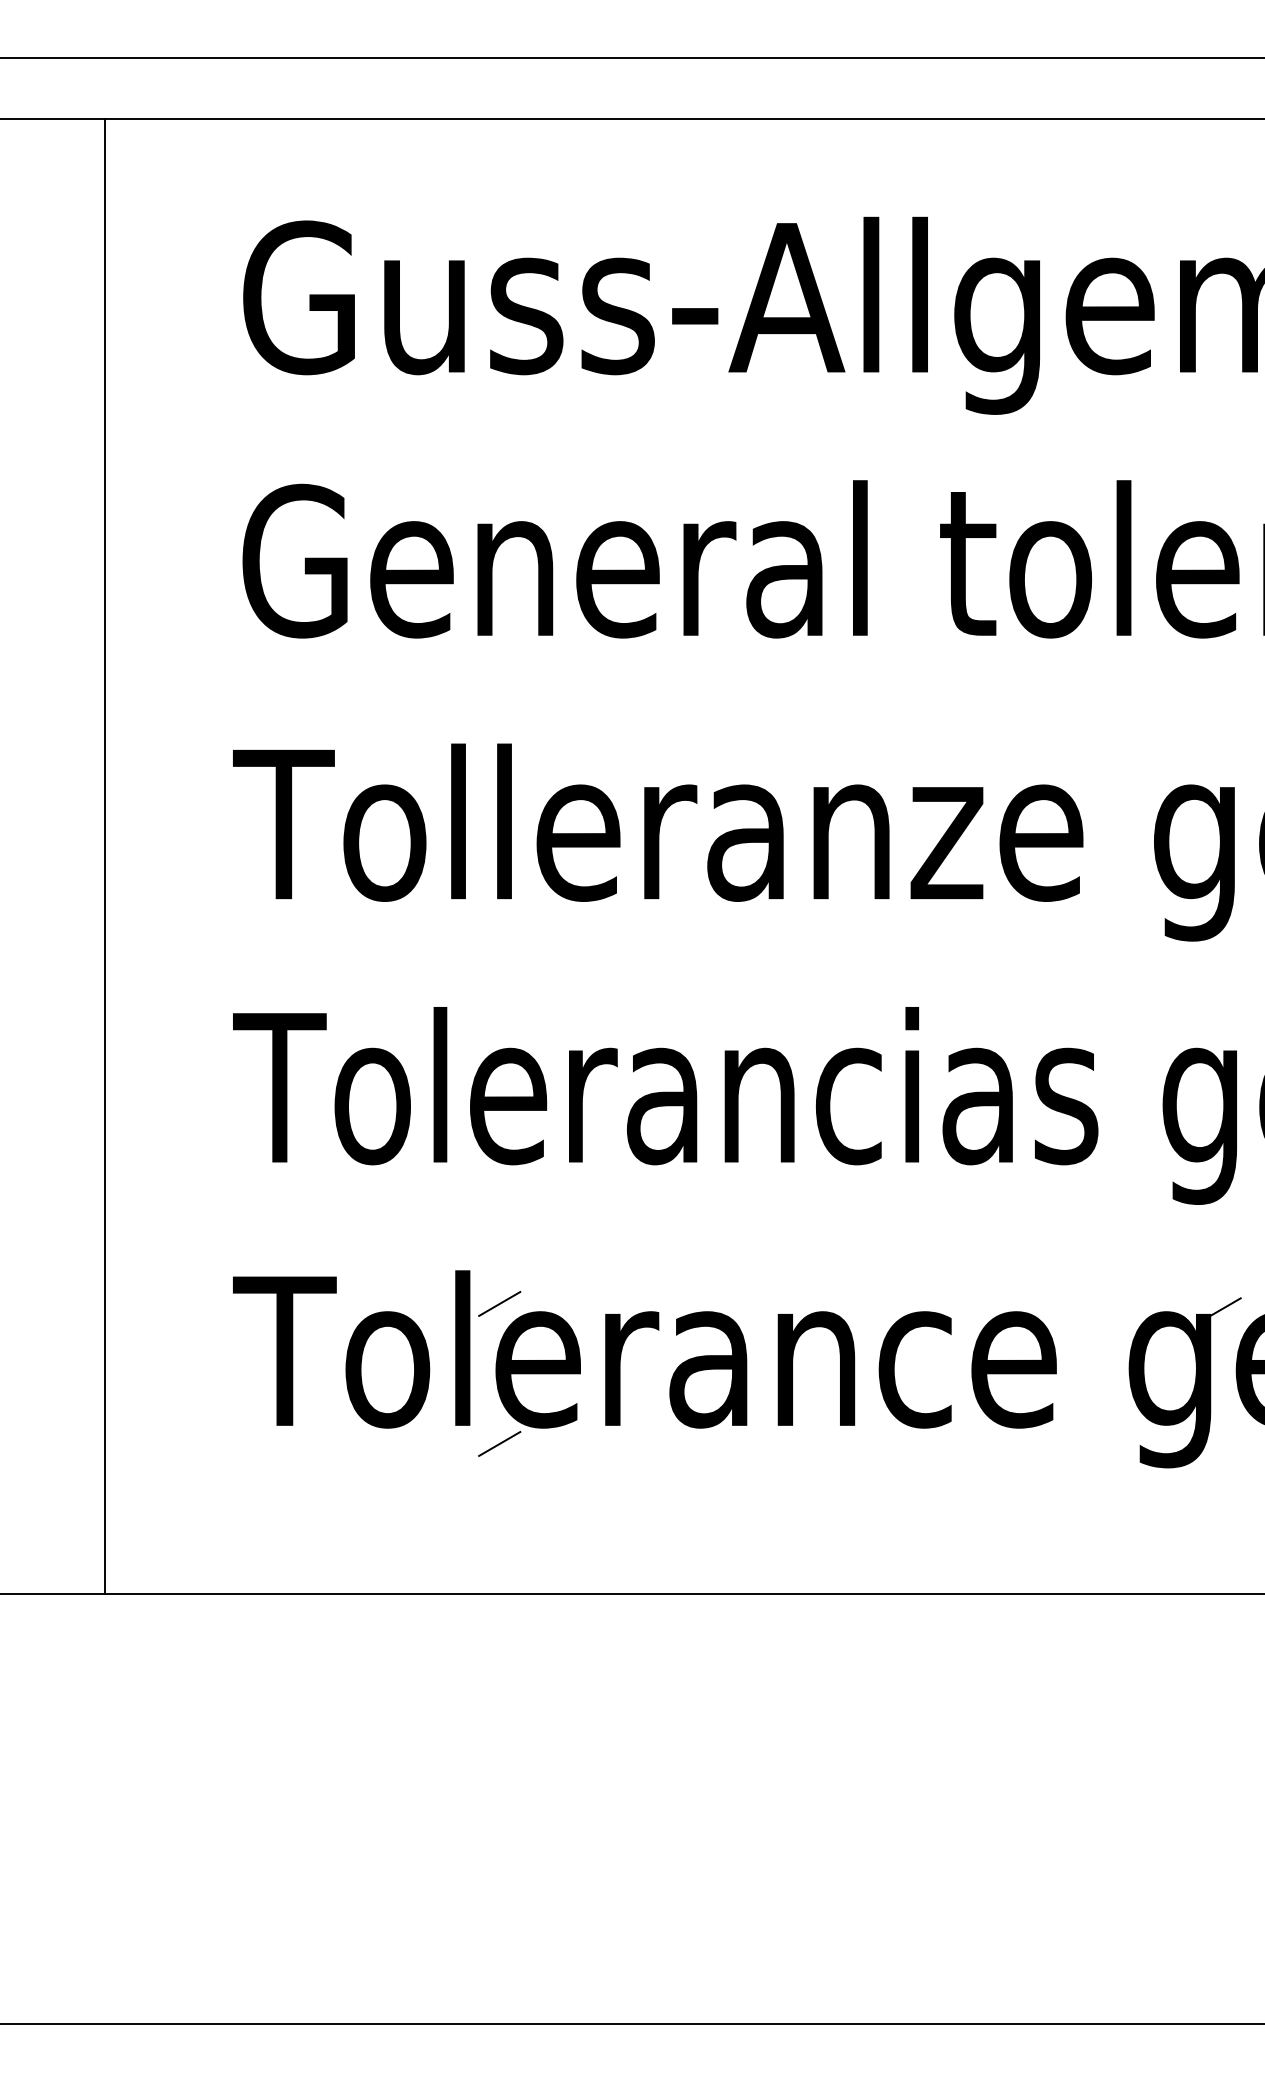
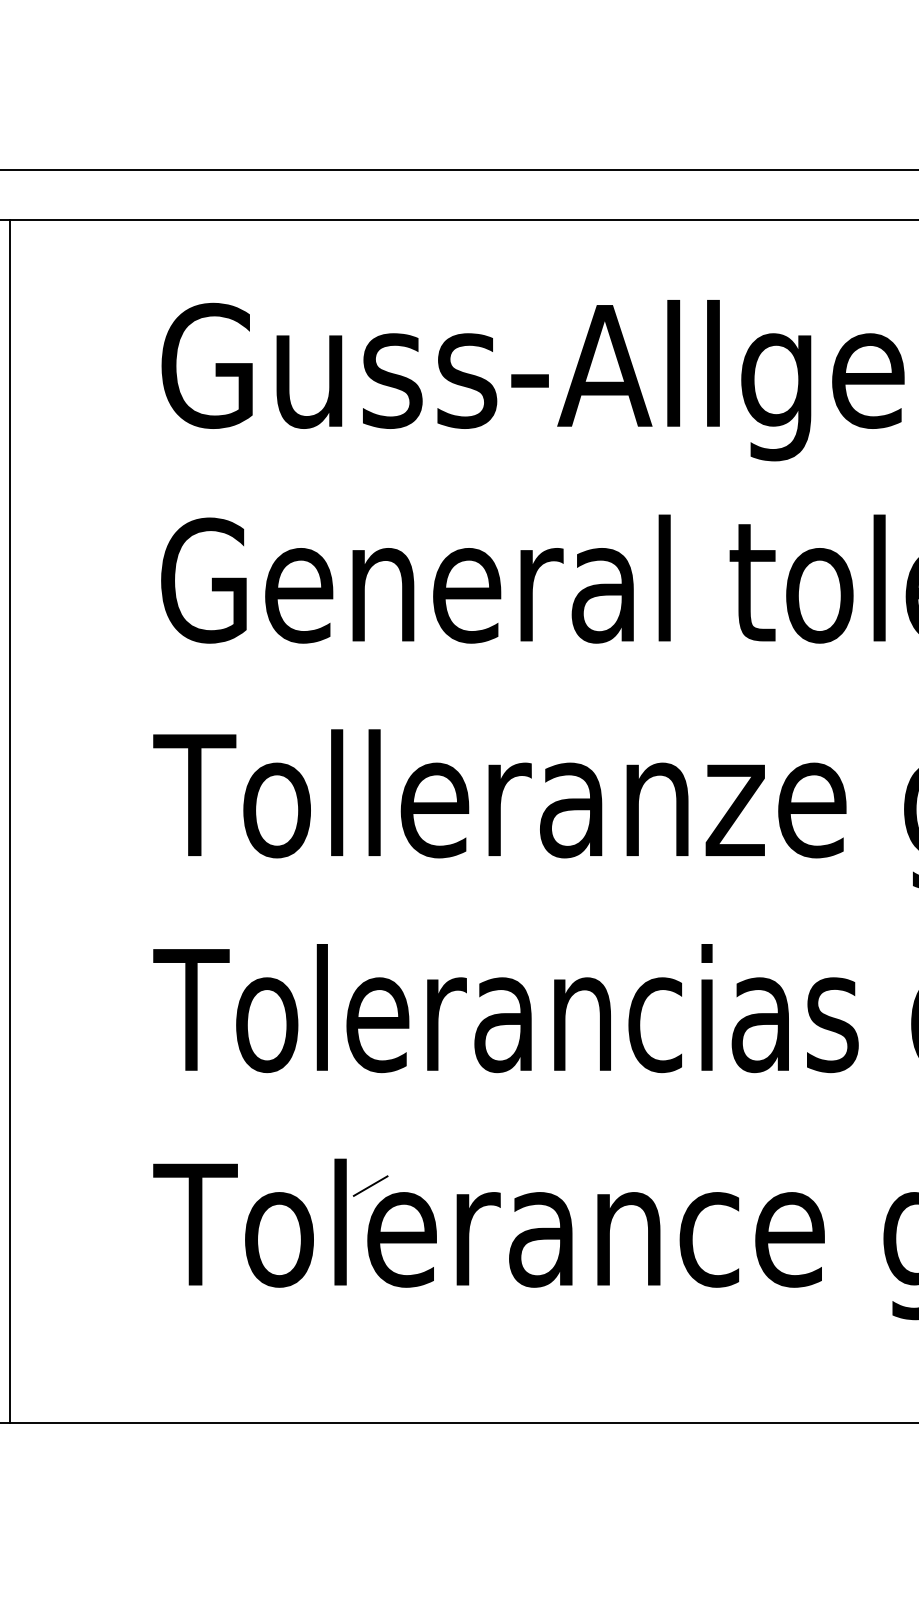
line: (104, 856) -> (9, 821), moved
line: (499, 1443) -> (370, 1299), removed

